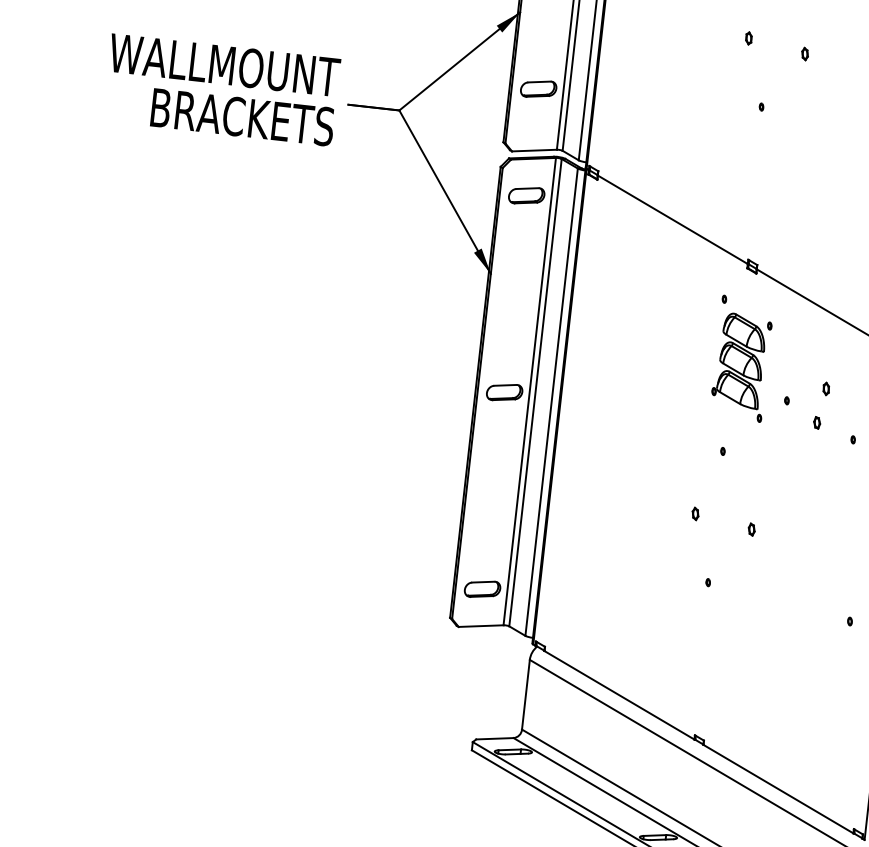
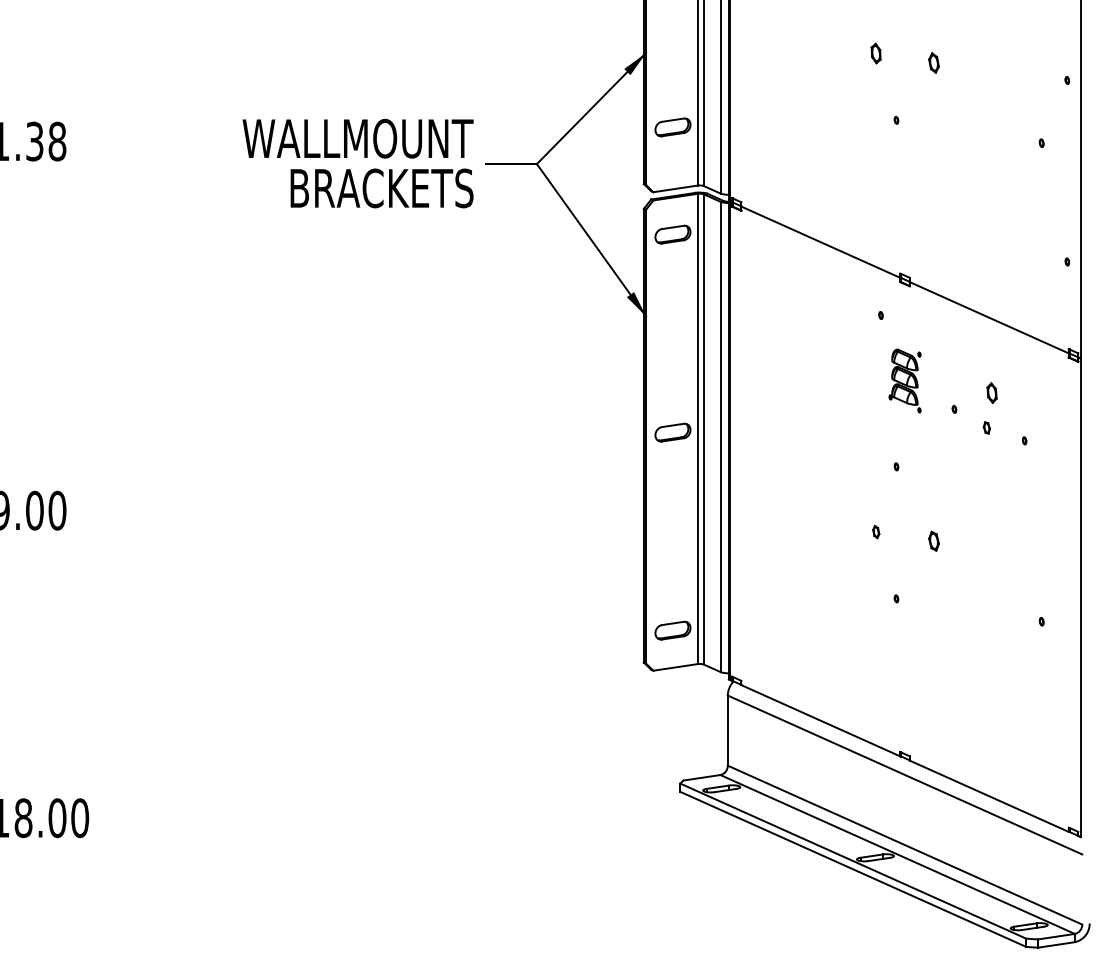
part: (749, 38) -> (876, 53), size x1.6
part: (804, 53) -> (933, 62), size x1.6
part: (740, 366) -> (904, 380), size x0.6
part: (826, 389) -> (992, 393), size x1.6
part: (751, 529) -> (933, 541), size x1.6

